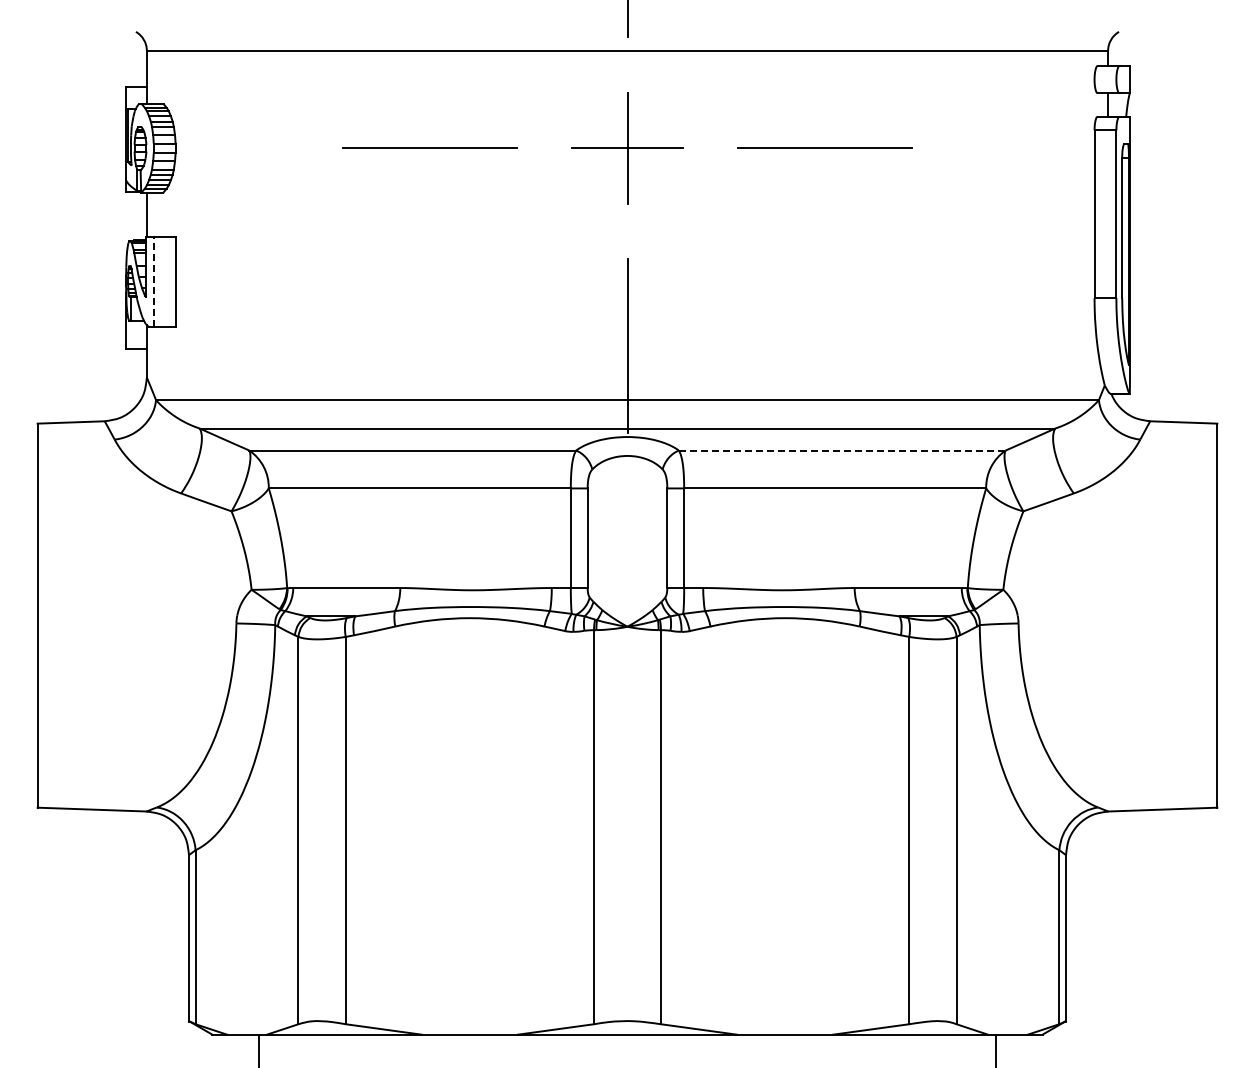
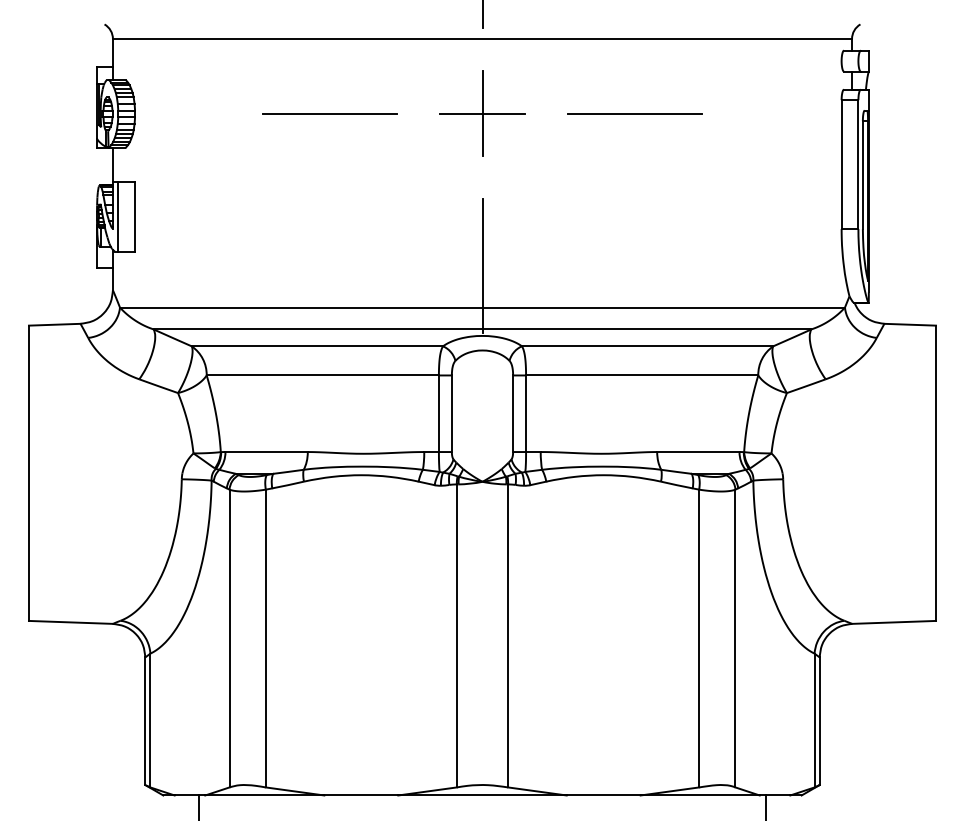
line: (153, 281) -> (118, 216), dashed -> solid
line: (842, 450) -> (647, 346), dashed -> solid

